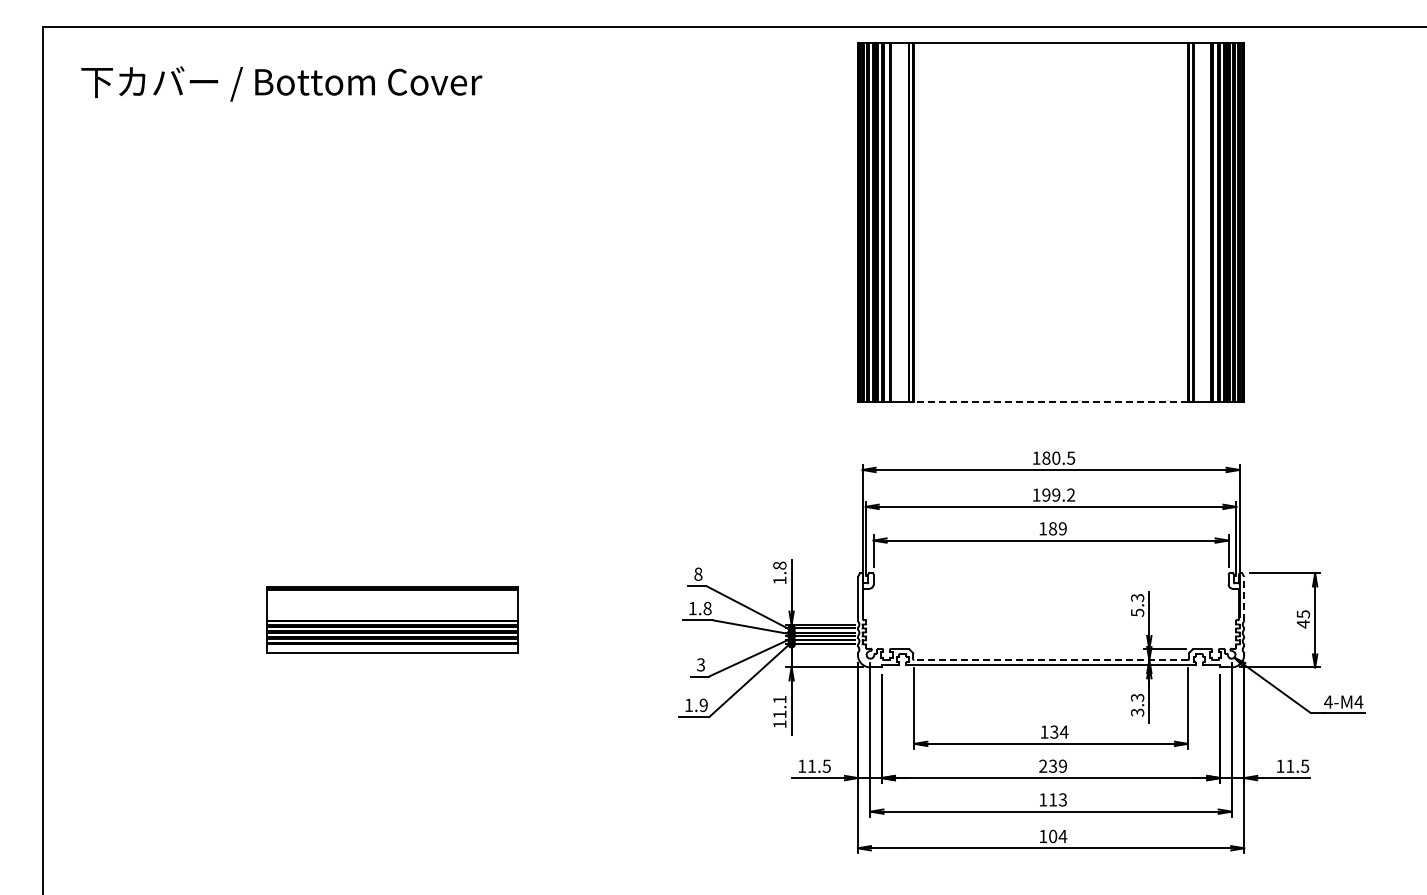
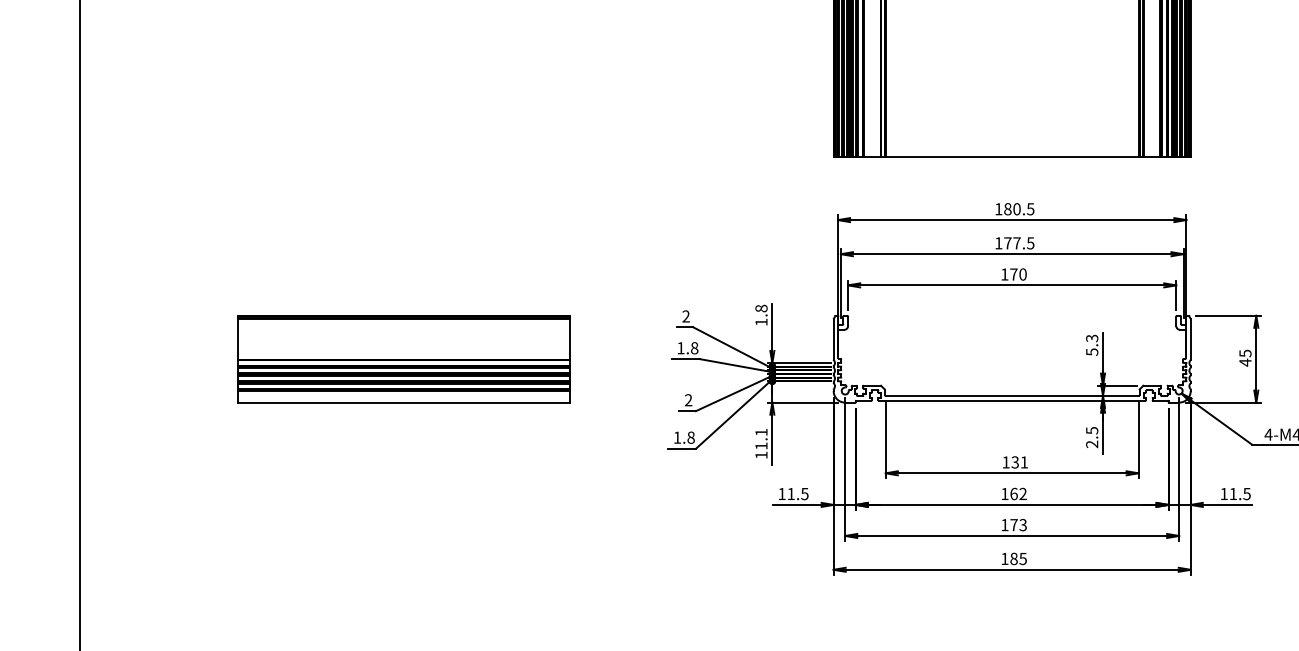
line: (1051, 401) -> (1012, 156), dashed -> solid
text: (1058, 494) -> (1019, 242), 199.2 -> 177.5
text: (1057, 528) -> (1018, 274), 189 -> 170
text: (698, 573) -> (686, 315), 8 -> 2
line: (1244, 599) -> (1190, 339), dashed -> solid
part: (392, 619) -> (403, 358), size x1.43
line: (1051, 660) -> (1012, 396), dashed -> solid
text: (700, 665) -> (688, 400), 3 -> 2
text: (1137, 704) -> (1092, 436), 3.3 -> 2.5
text: (703, 705) -> (690, 437), 1.9 -> 1.8
text: (1063, 731) -> (1023, 461), 134 -> 131
text: (1052, 765) -> (1013, 493), 239 -> 162
text: (1053, 799) -> (1014, 524), 113 -> 173
text: (1058, 836) -> (1019, 558), 104 -> 185

